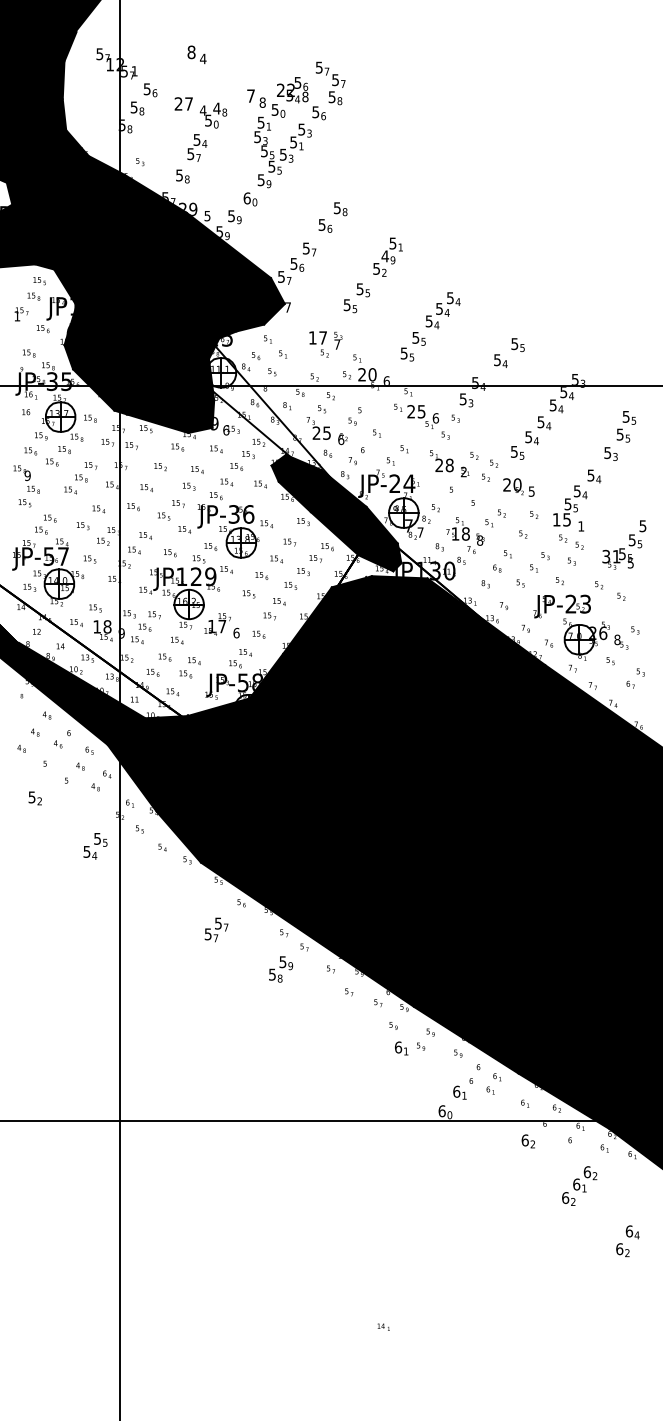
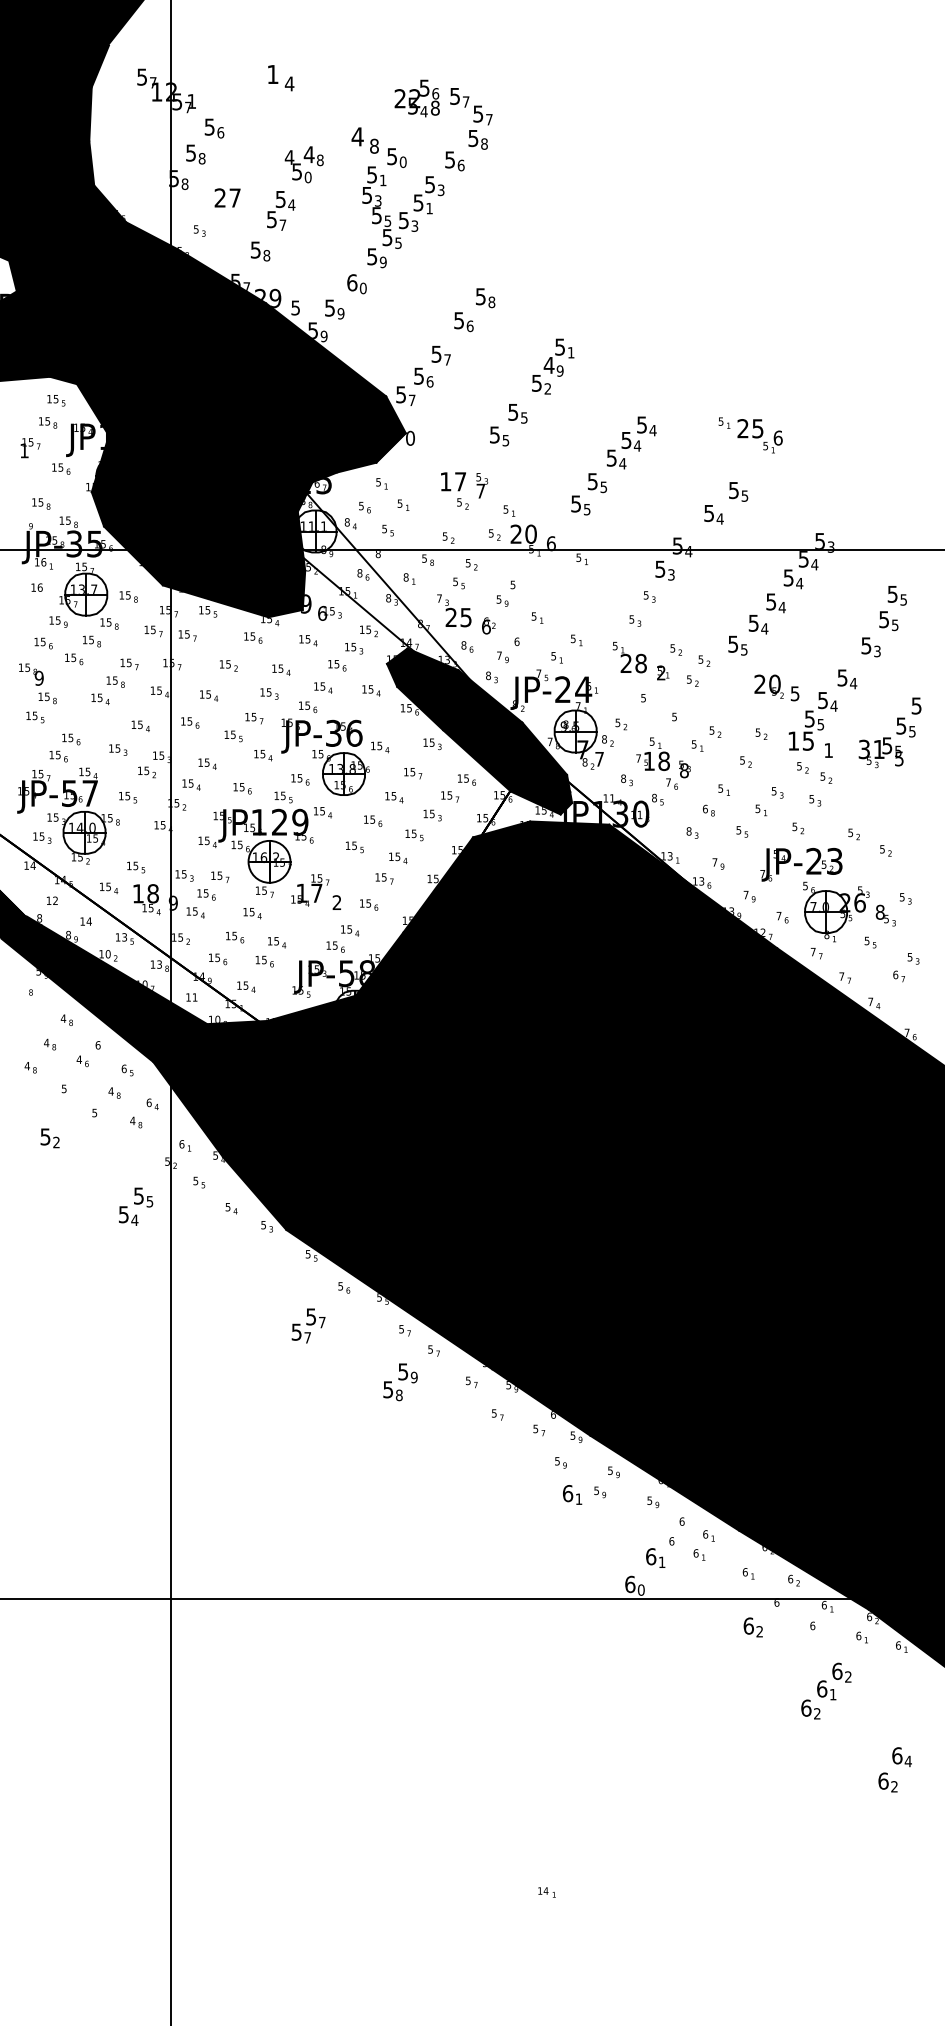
text: (191, 52) -> (272, 74), 8 -> 1
text: (292, 90) -> (416, 98), moved
text: (250, 95) -> (356, 136), 7 -> 4
text: (183, 103) -> (227, 197), moved
text: (287, 307) -> (409, 438), 7 -> 0
text: (416, 415) -> (750, 434), moved
text: (518, 487) -> (776, 687), moved
text: (624, 544) -> (890, 732), moved
text: (236, 632) -> (337, 901), 6 -> 2

